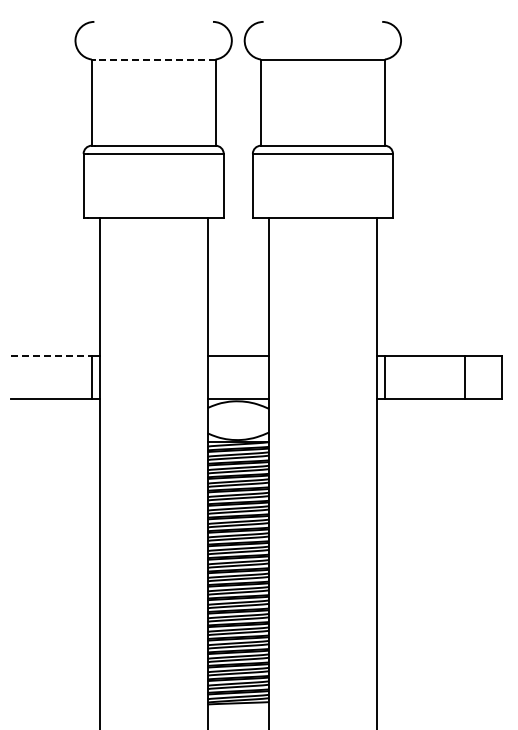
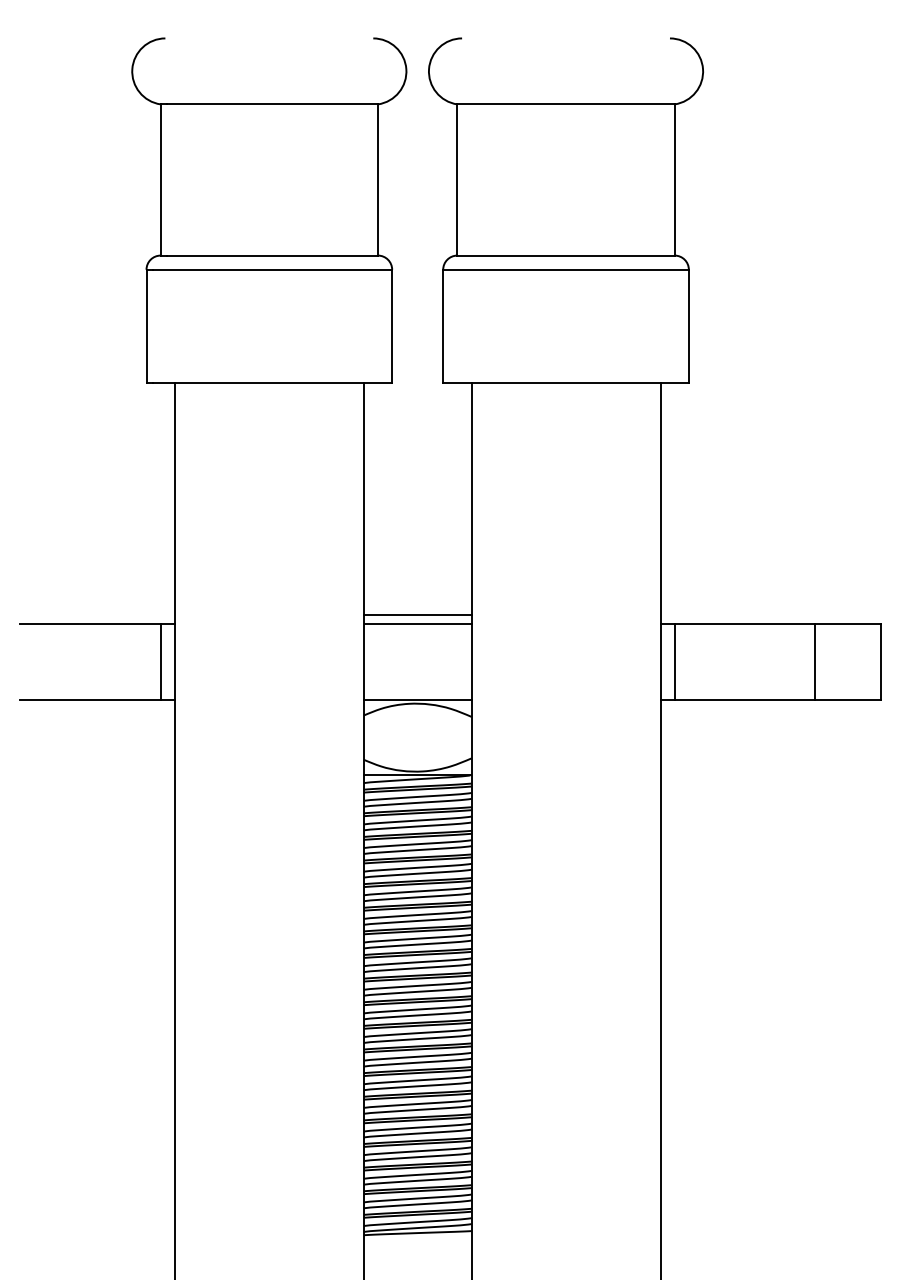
line: (154, 59) -> (270, 104), dashed -> solid
line: (238, 350) -> (418, 614), added
line: (52, 356) -> (91, 625), dashed -> solid

